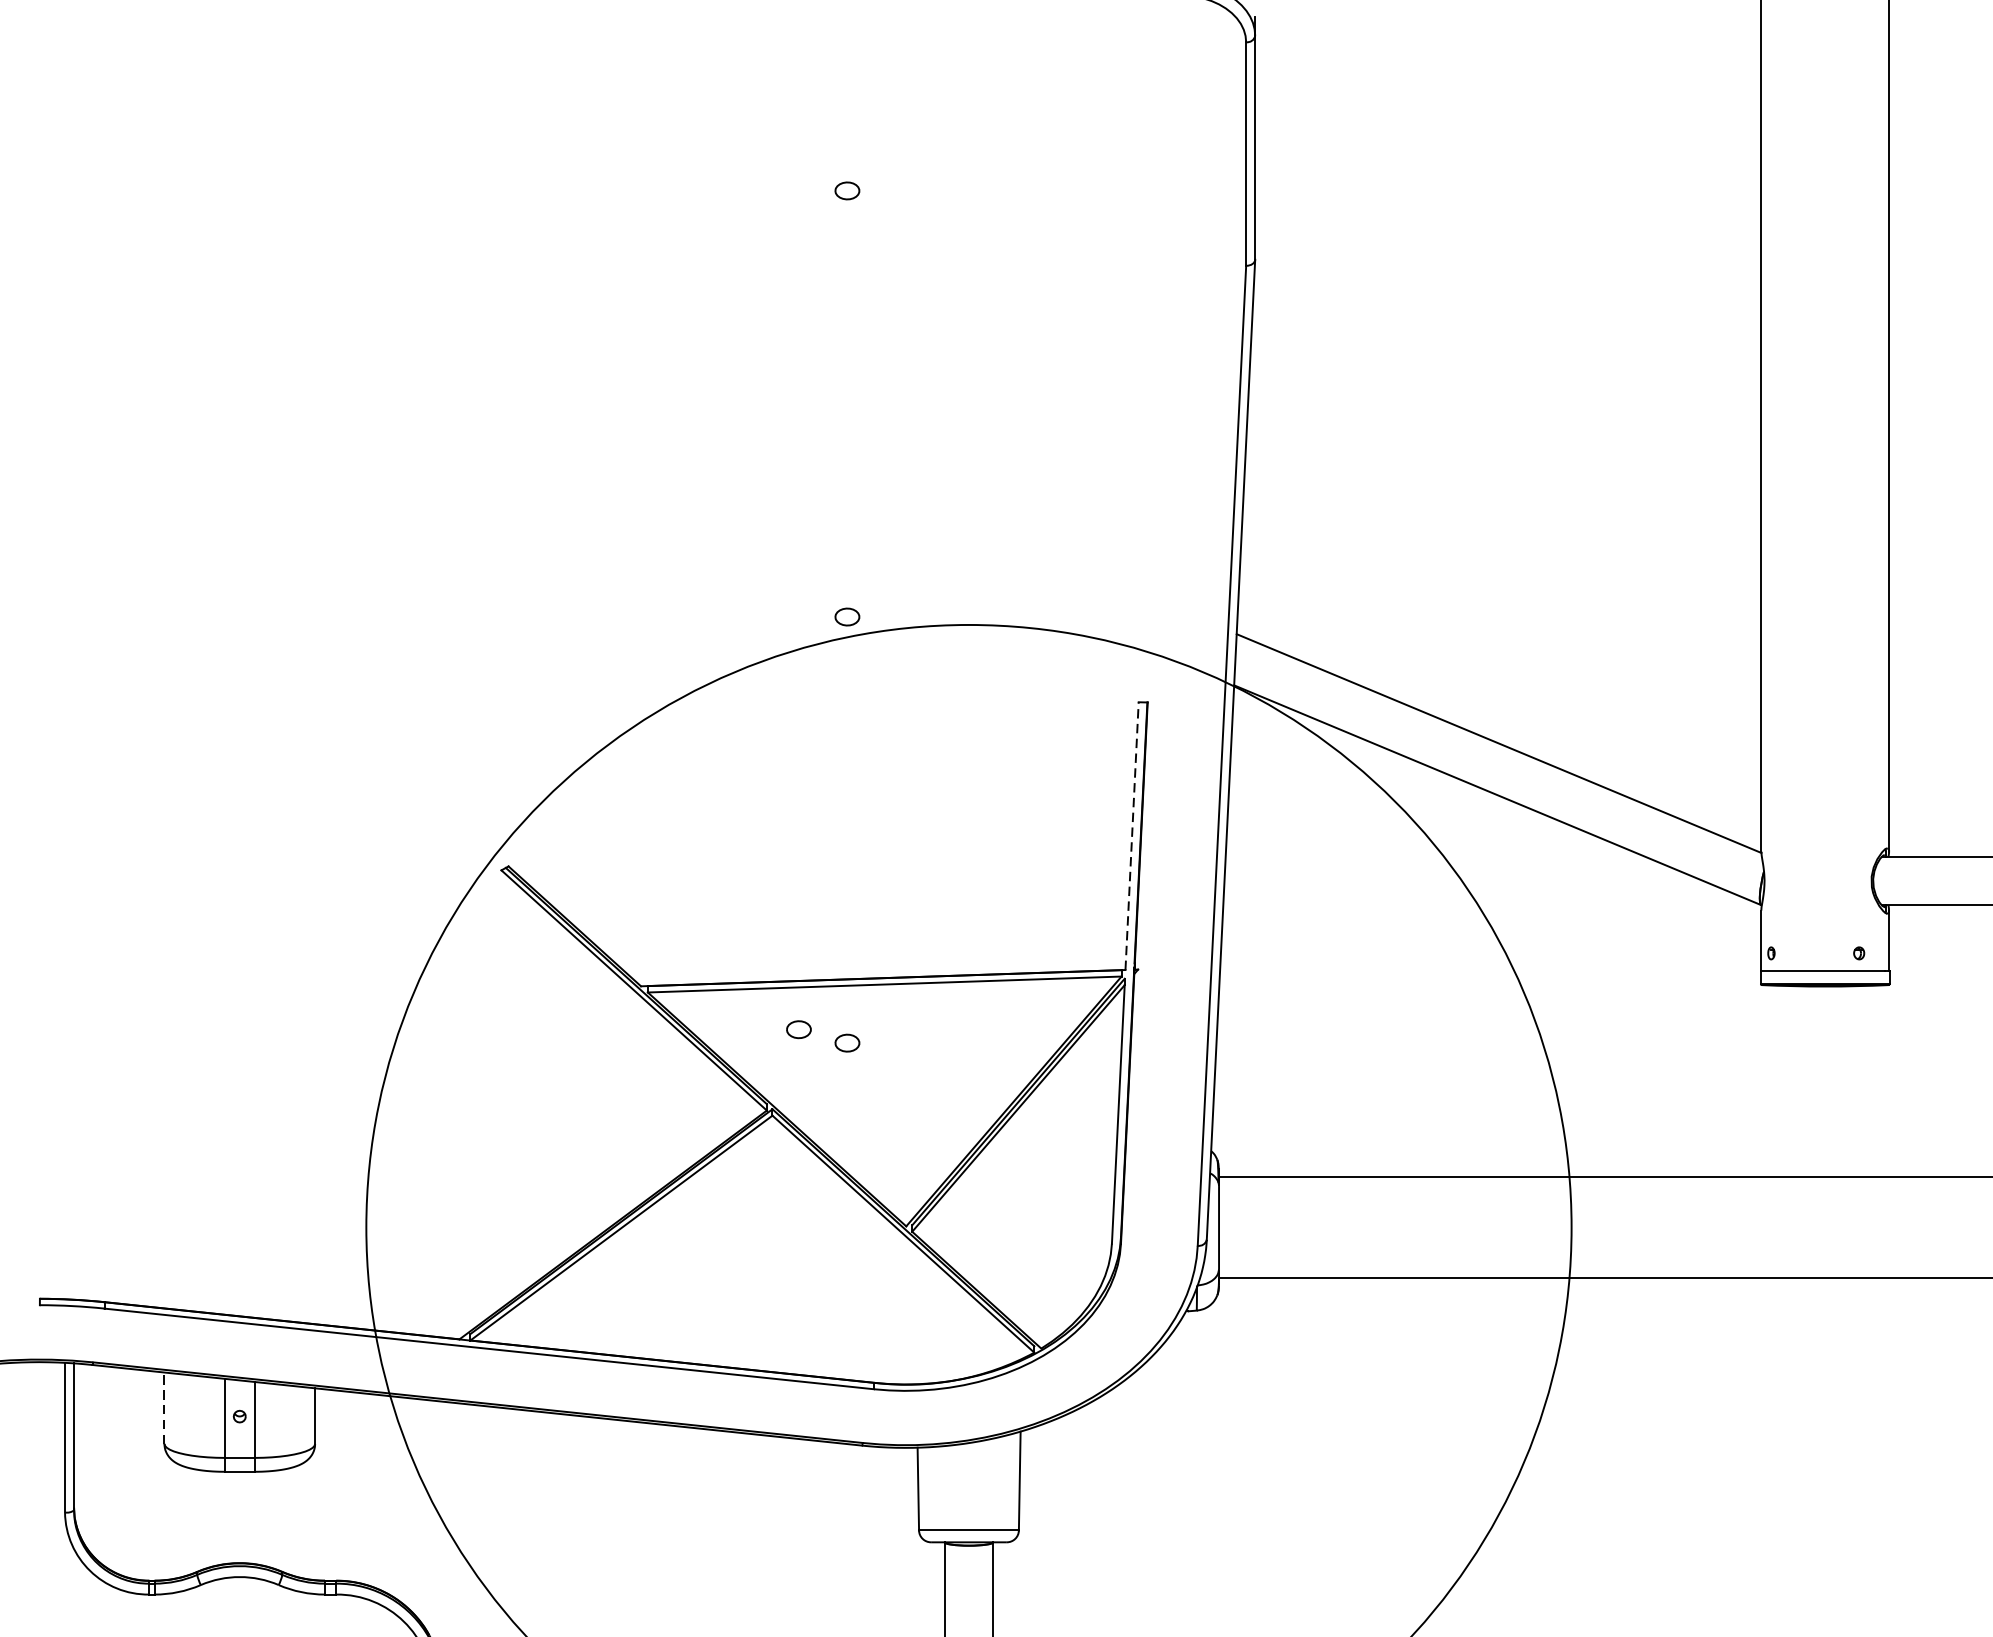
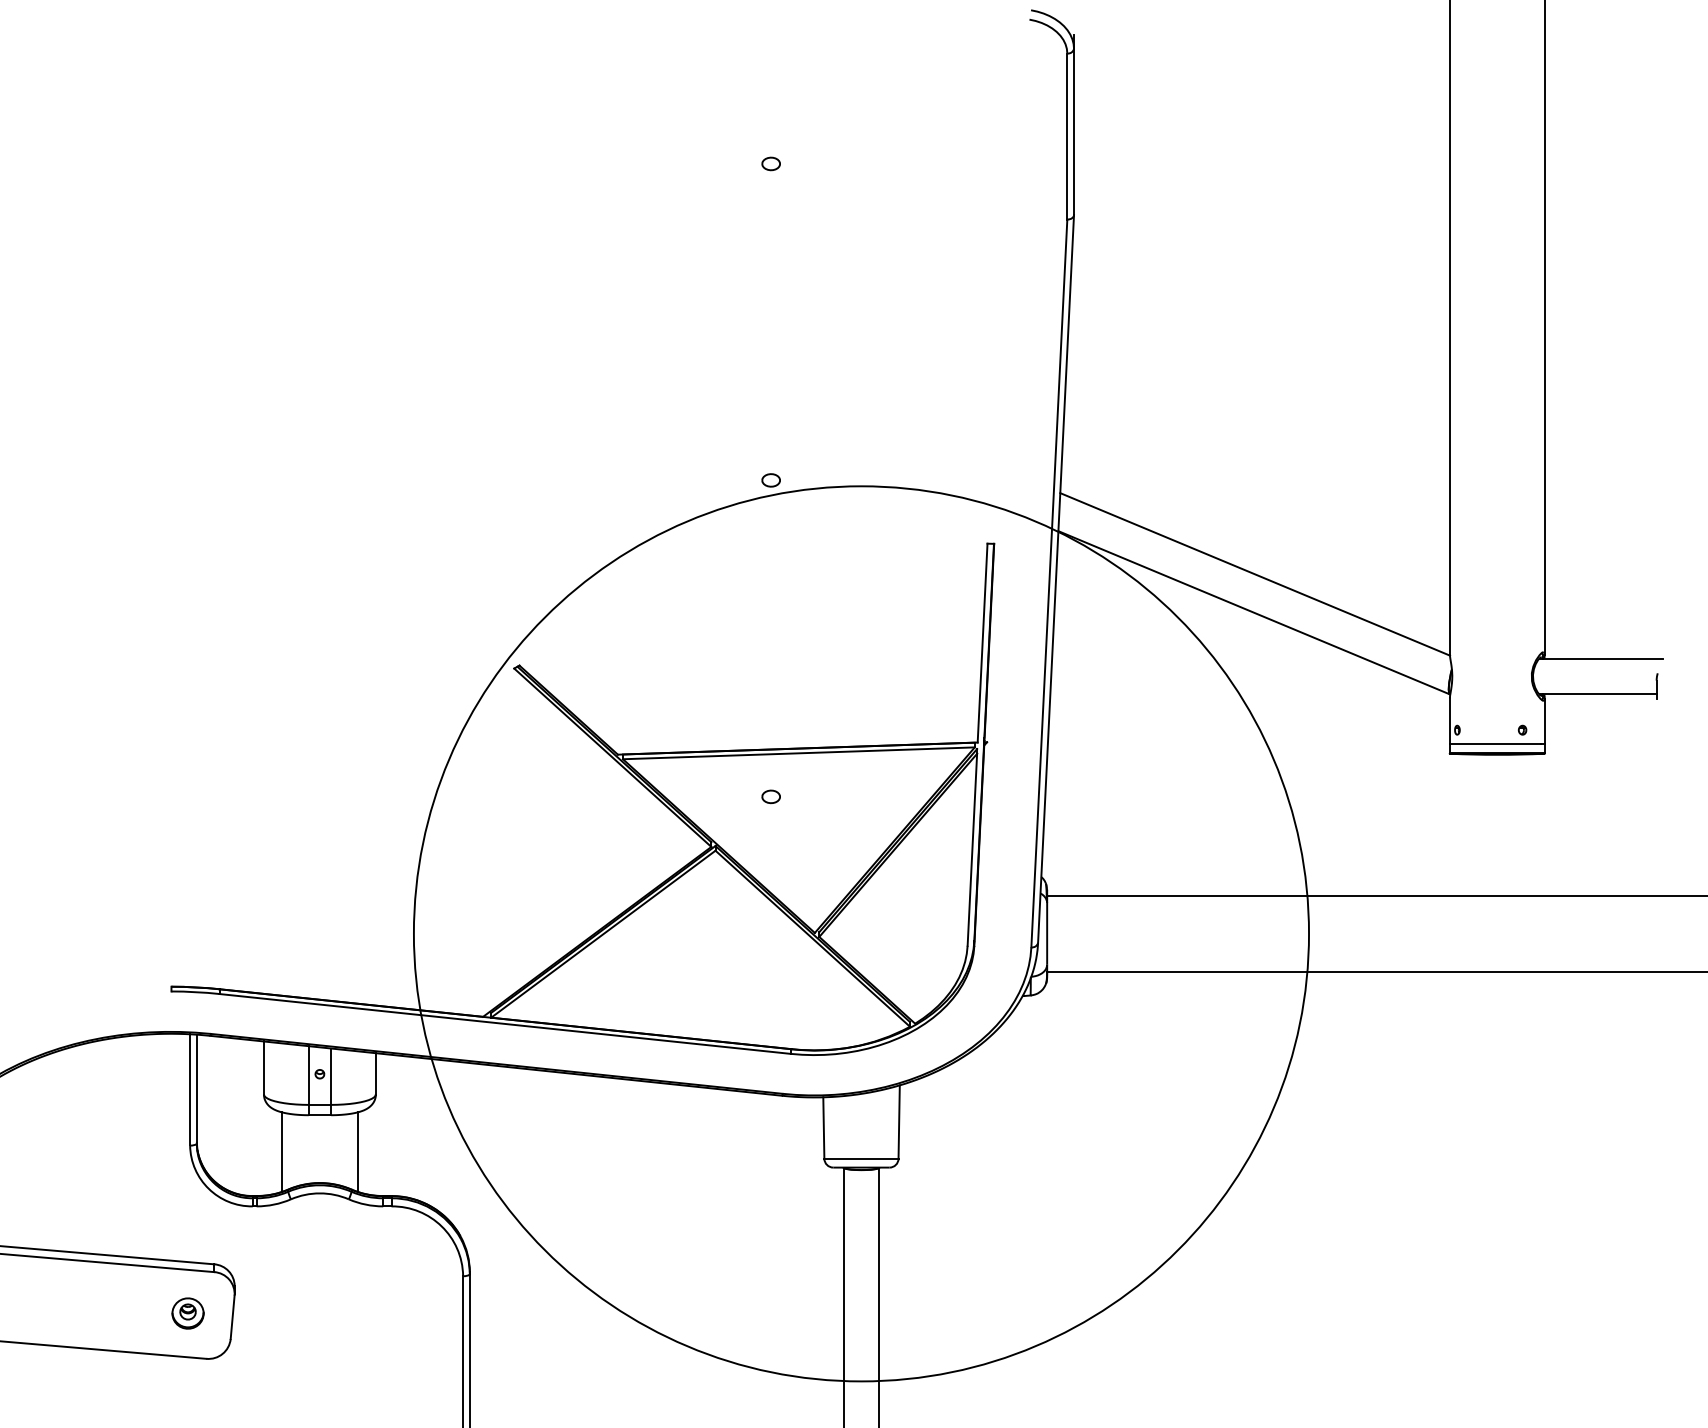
line: (1131, 836) -> (982, 643), dashed -> solid
part: (798, 1029) -> (734, 786), removed
line: (163, 1408) -> (263, 1068), dashed -> solid
line: (189, 1520) -> (282, 1151), added
line: (290, 1520) -> (357, 1151), added

